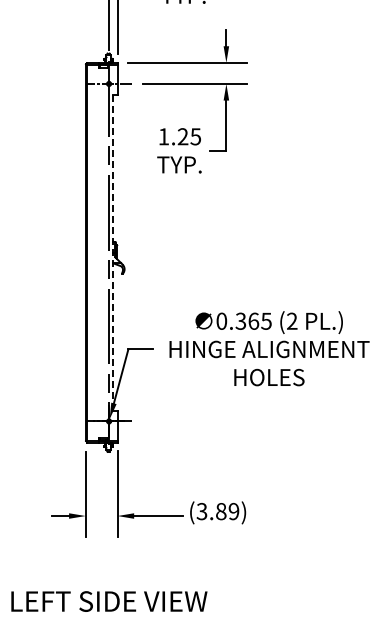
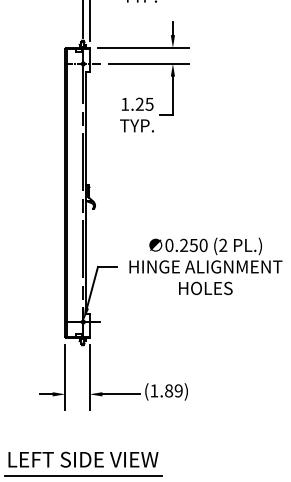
line: (113, 253) -> (86, 193), dashed -> solid
text: (253, 320) -> (193, 244), 0.365 -> 0.250
text: (201, 511) -> (153, 390), (3.89) -> (1.89)
line: (109, 622) -> (83, 475), added

